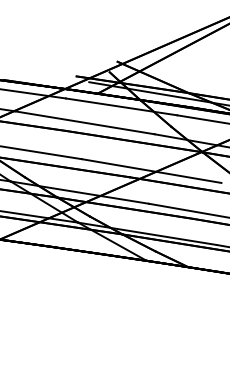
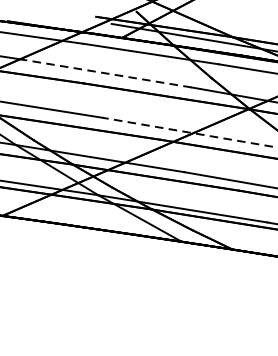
line: (85, 122) -> (107, 73), solid -> dashed
line: (151, 171) -> (187, 132), solid -> dashed

